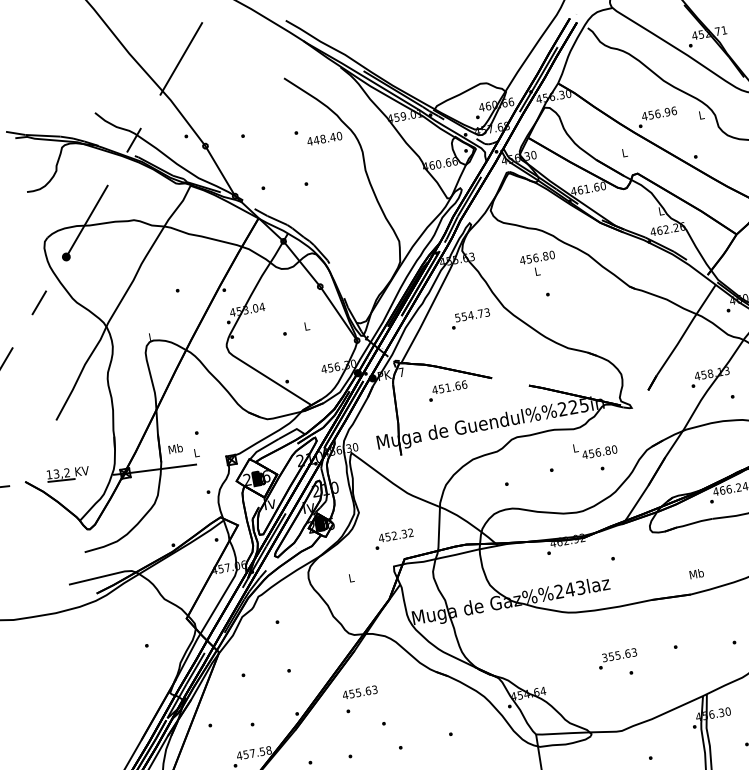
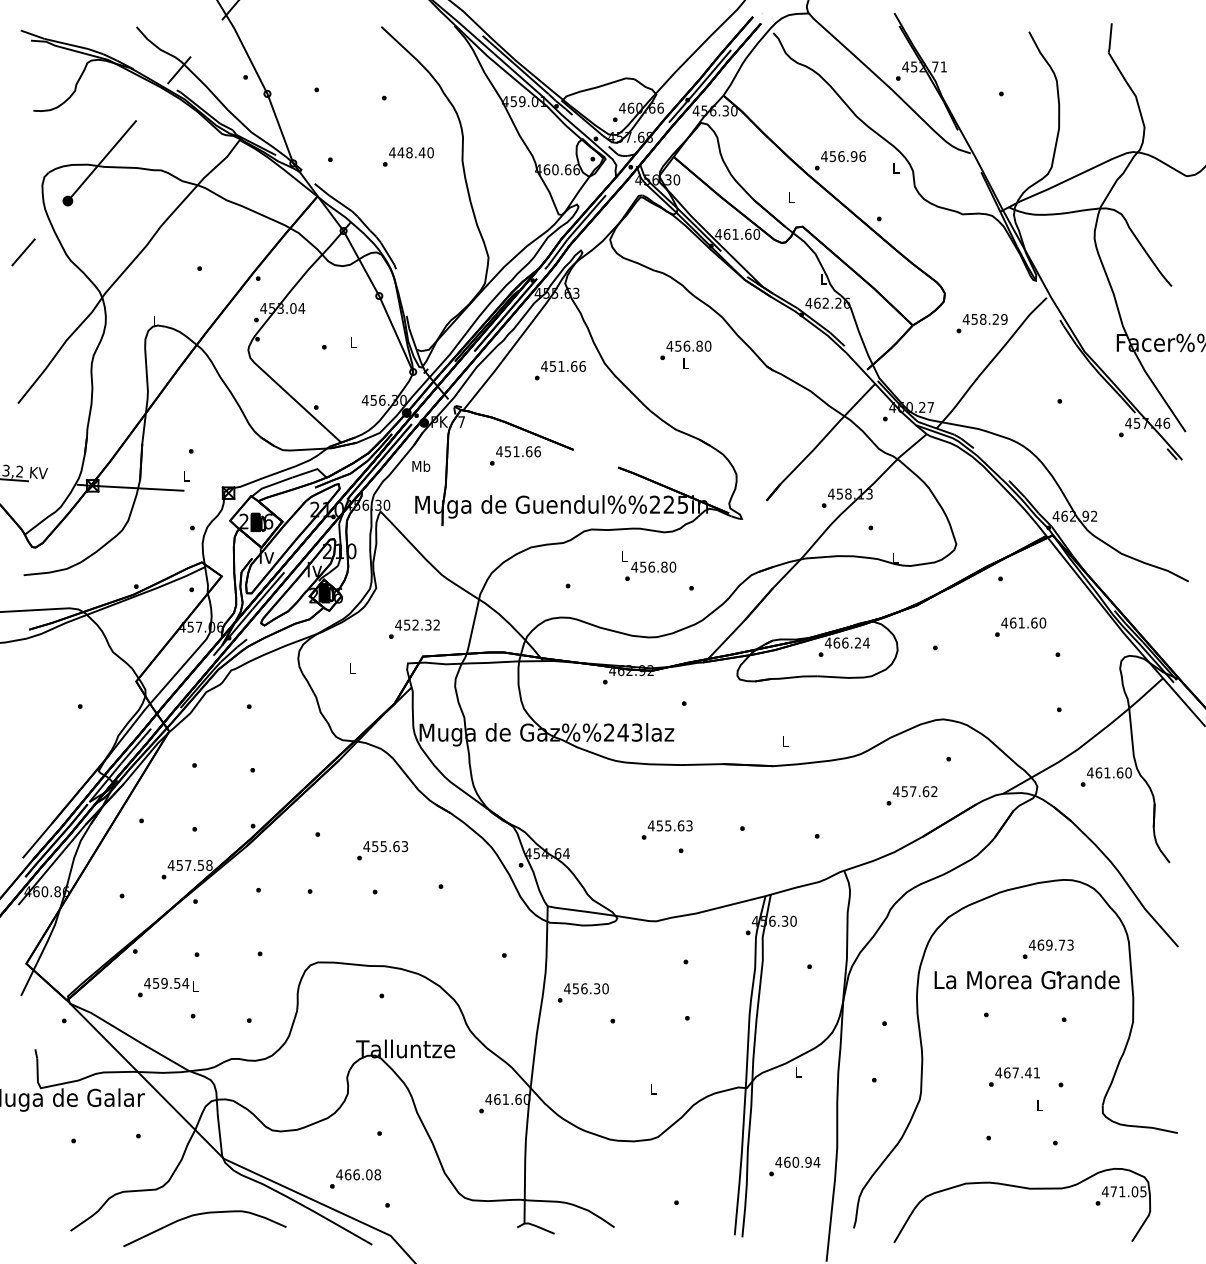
text: (324, 138) -> (411, 152), moved
text: (538, 264) -> (688, 354), moved
text: (472, 315) -> (563, 366), 554.73 -> 451.66
text: (175, 448) -> (421, 465), moved
text: (595, 448) -> (649, 561), moved
text: (696, 573) -> (785, 741), Mb -> L
text: (604, 657) -> (650, 825), 355.63 -> 455.63
text: (359, 692) -> (385, 846), moved

